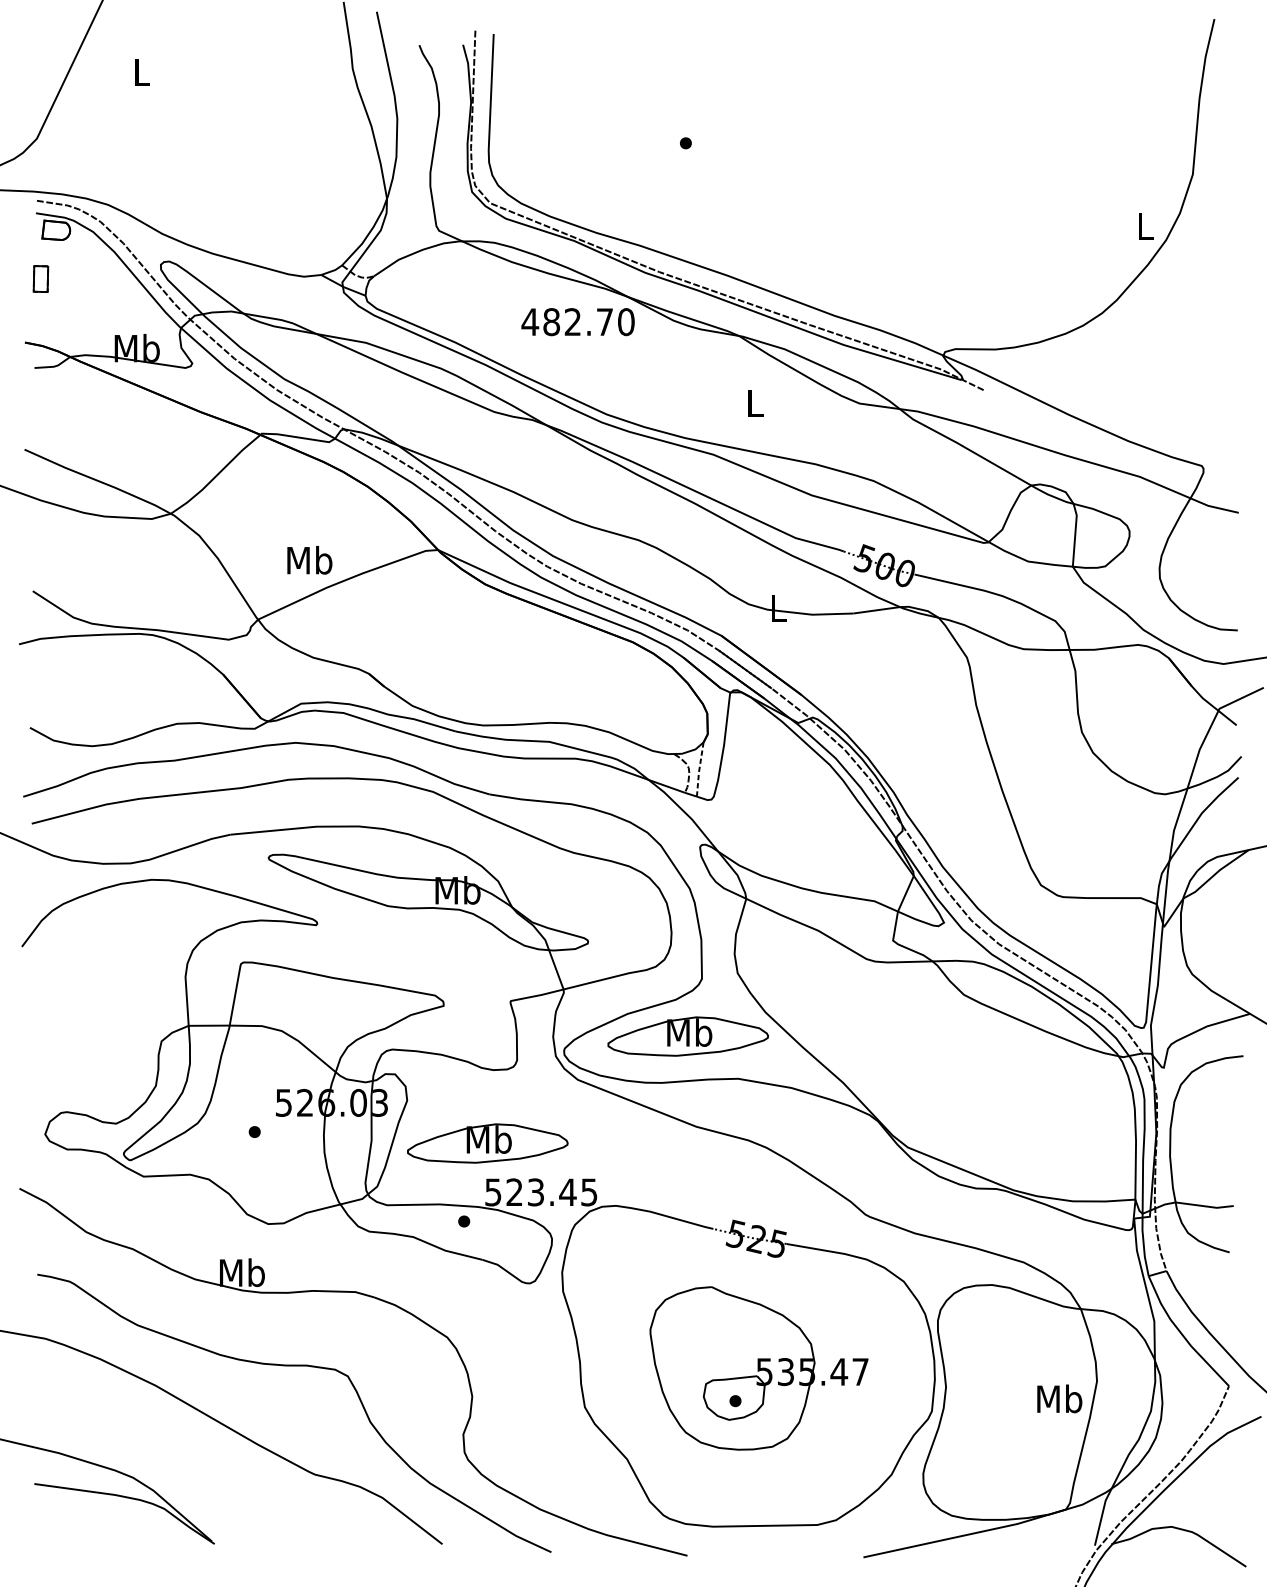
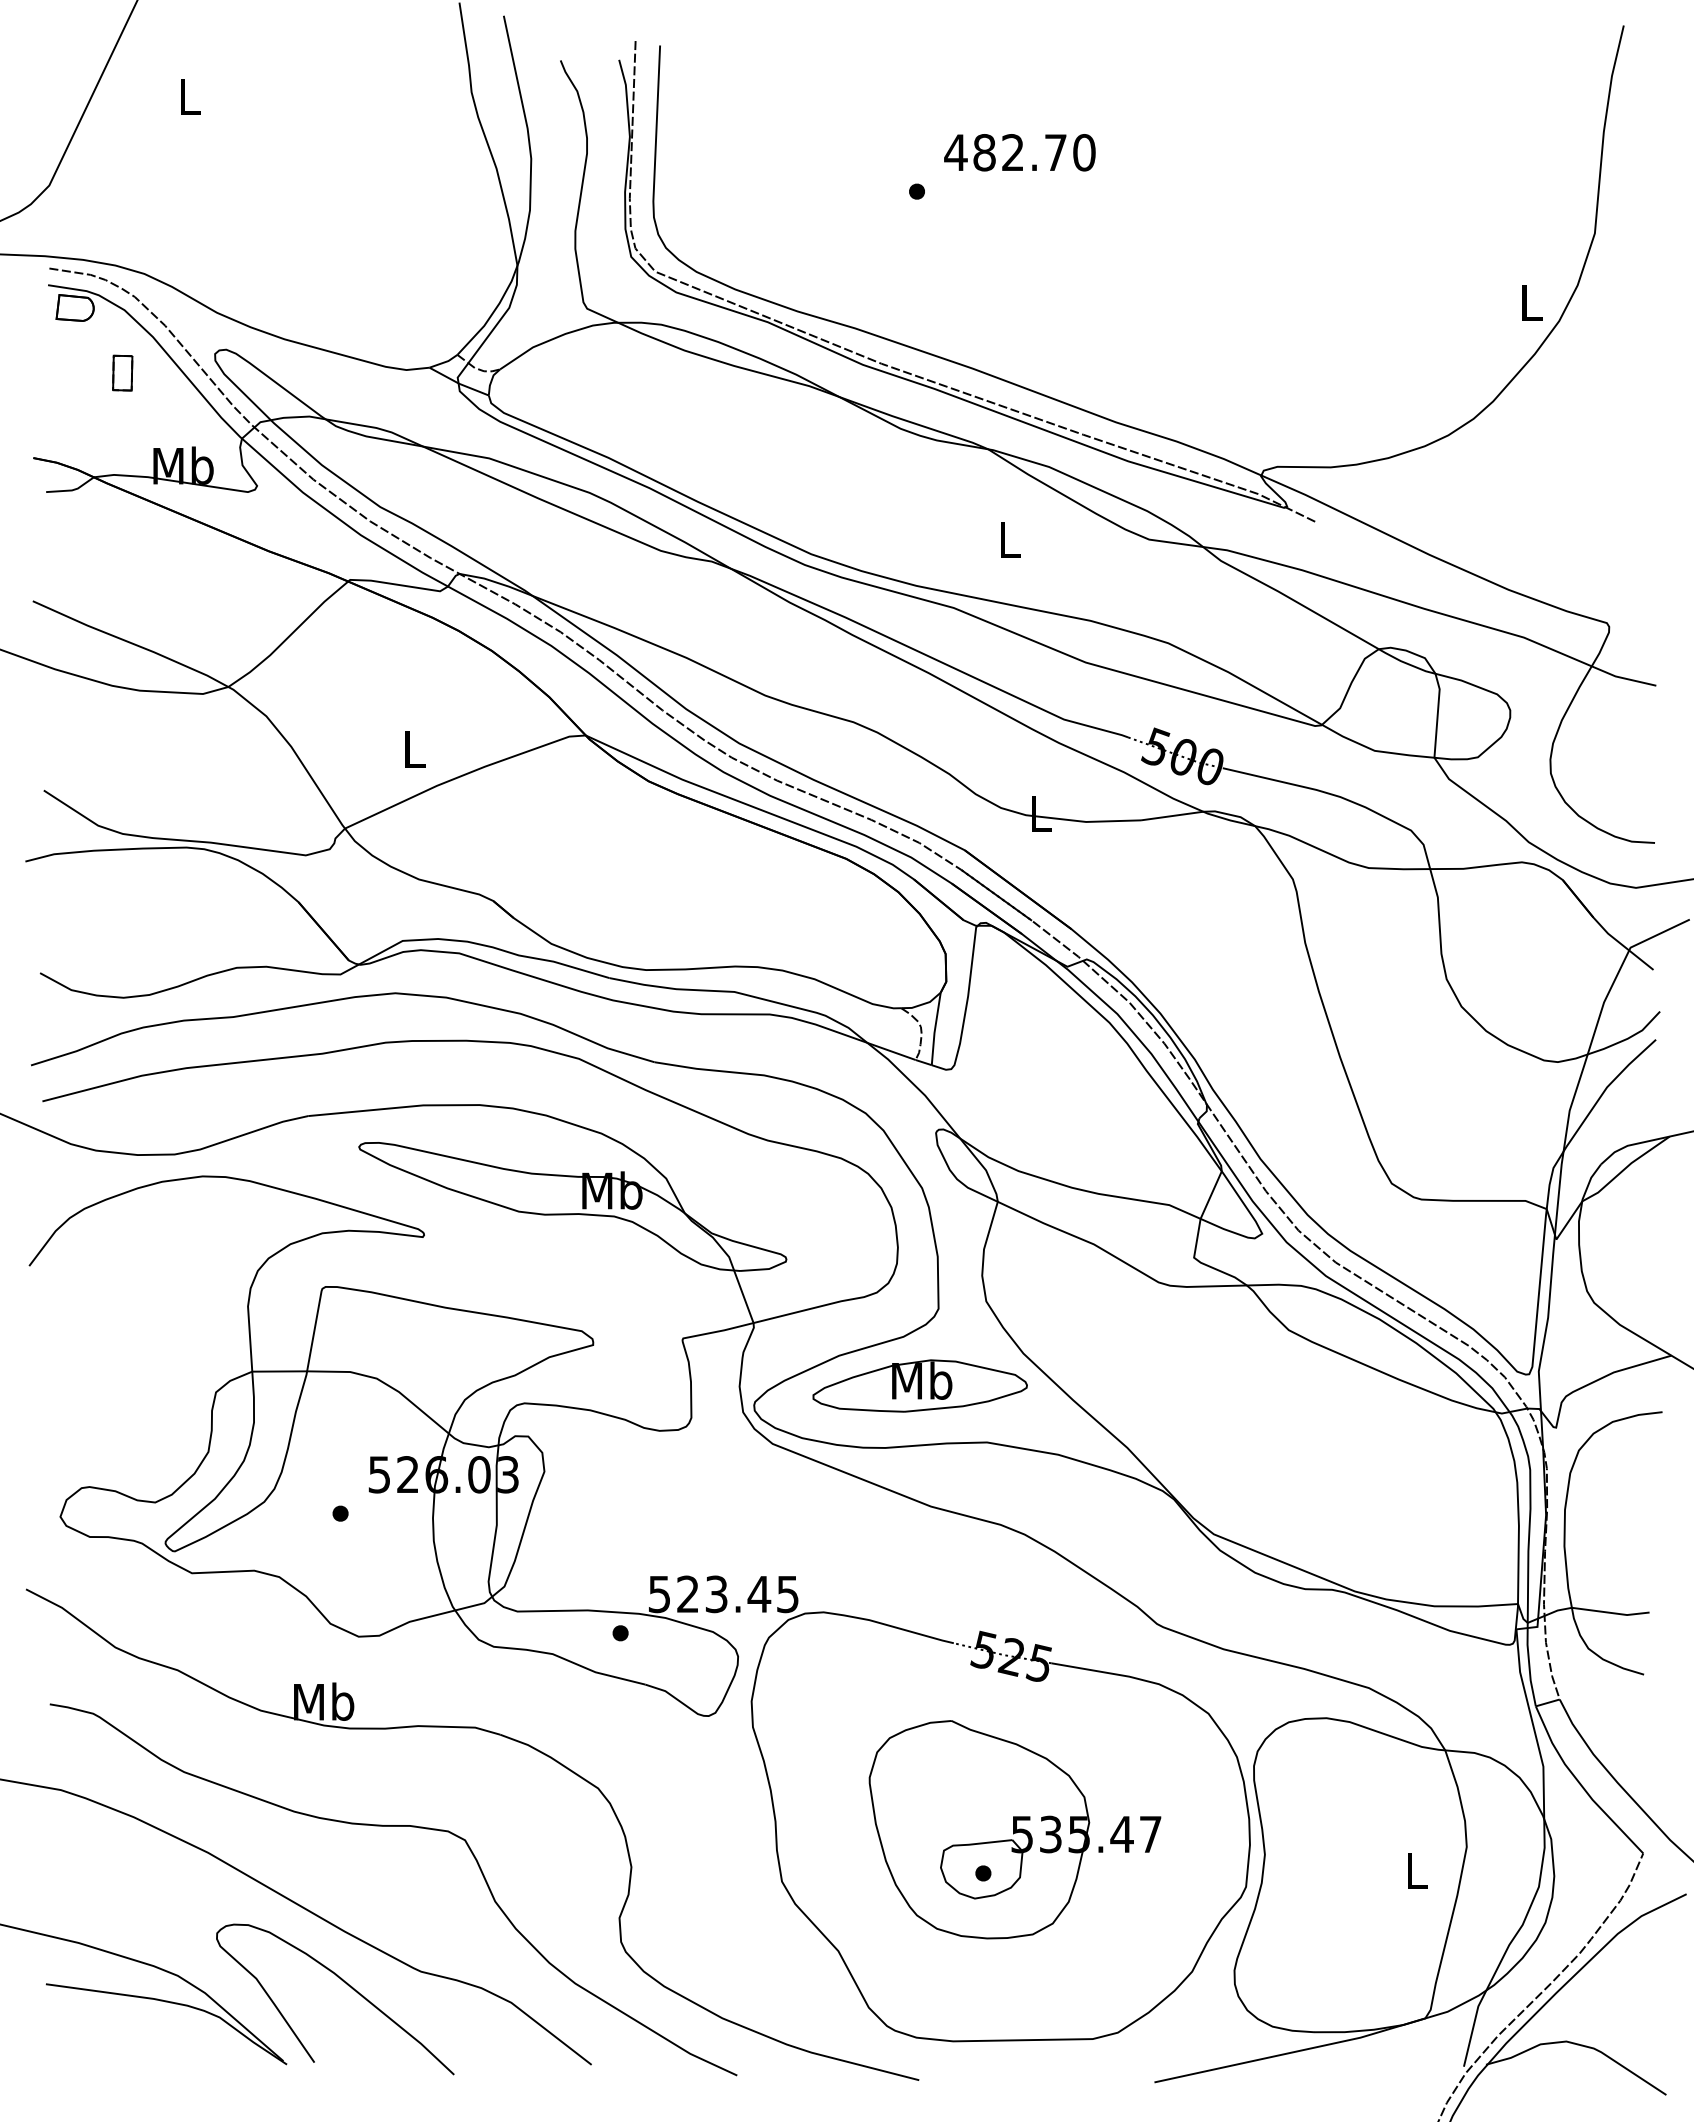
part: (40, 278) -> (122, 372), moved
text: (577, 321) -> (1019, 152), moved
text: (310, 560) -> (414, 749), Mb -> L
line: (698, 770) -> (934, 1030), dashed -> solid
part: (487, 1143) -> (651, 1528), removed
text: (1059, 1398) -> (1416, 1870), Mb -> L
curve: (260, 1485) -> (348, 1986), added

